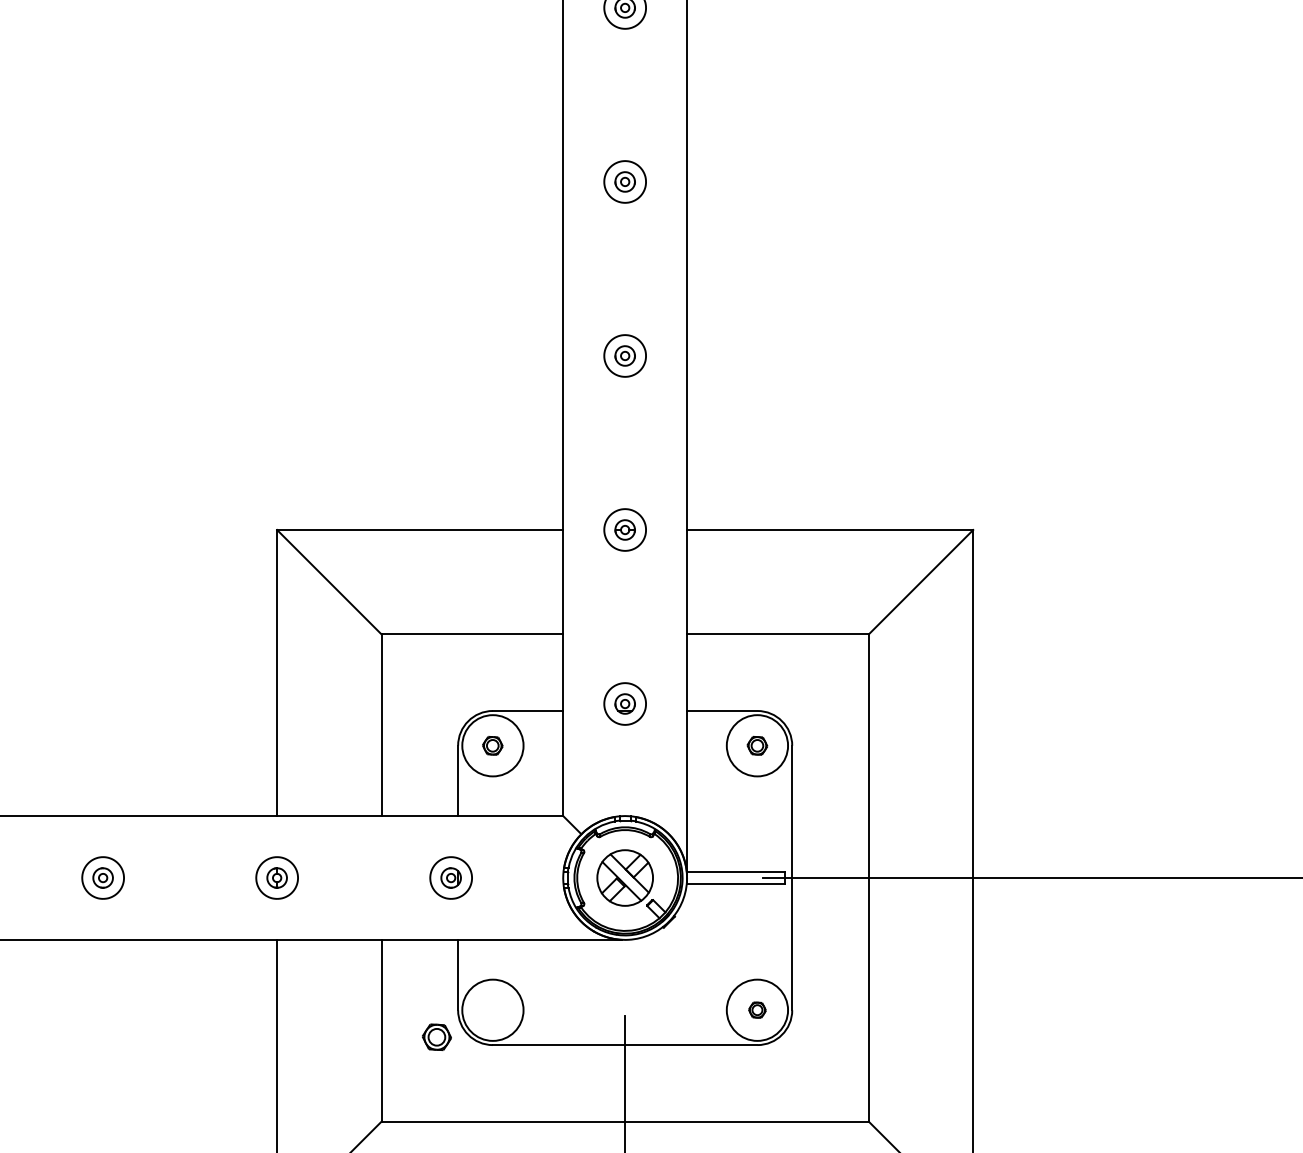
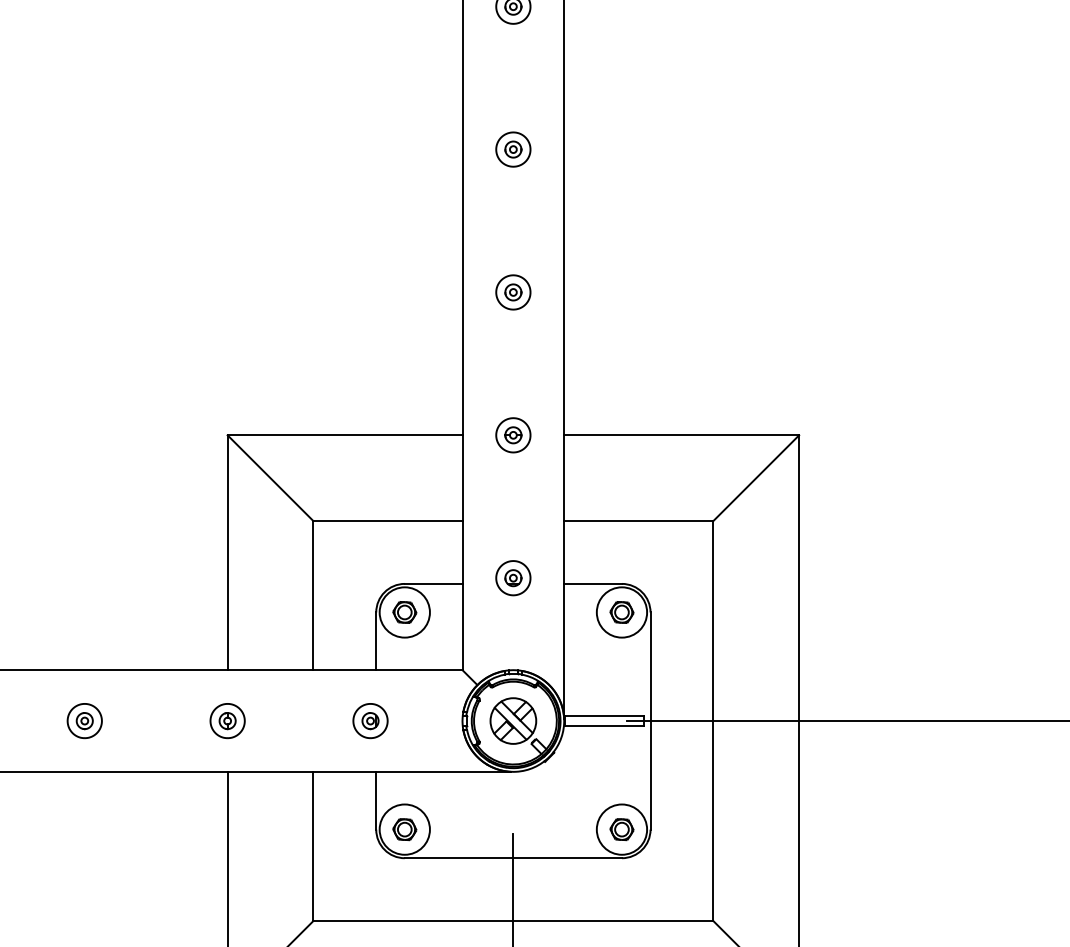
part: (492, 745) -> (404, 612), size x1.43
part: (757, 745) -> (622, 612), size x1.43
part: (757, 1009) -> (622, 828), size x1.67
part: (436, 1036) -> (404, 828), moved

